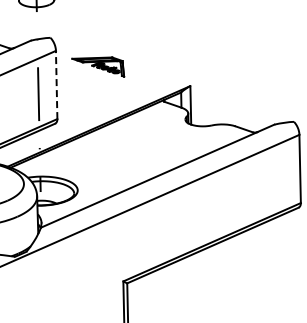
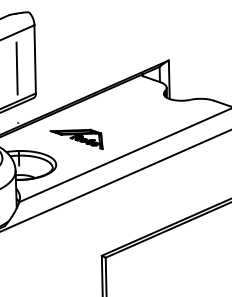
part: (98, 66) -> (76, 138), moved
line: (56, 84) -> (34, 58), dashed -> solid

